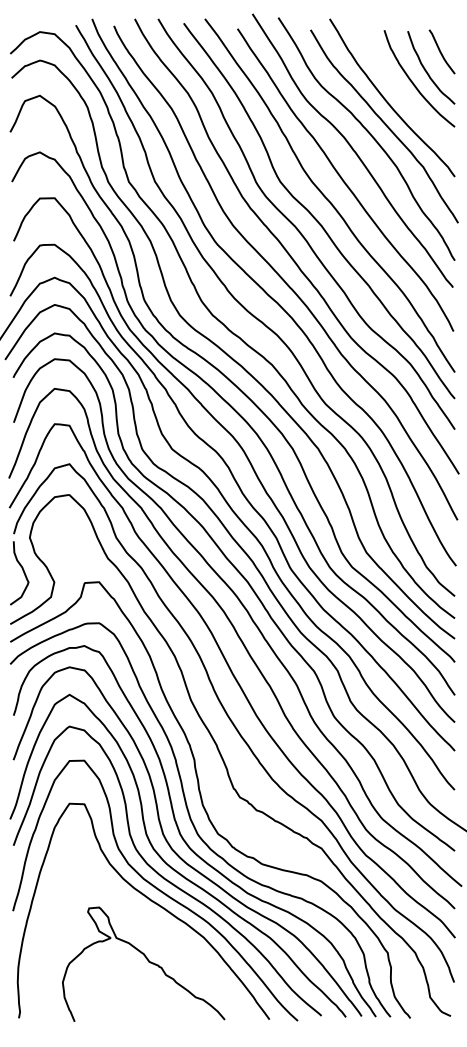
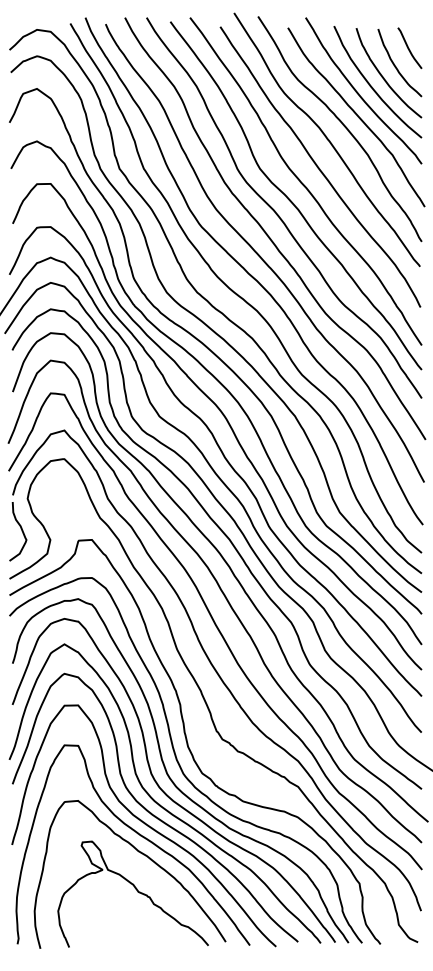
curve: (401, 93) -> (372, 86), added
curve: (154, 922) -> (143, 855), added

